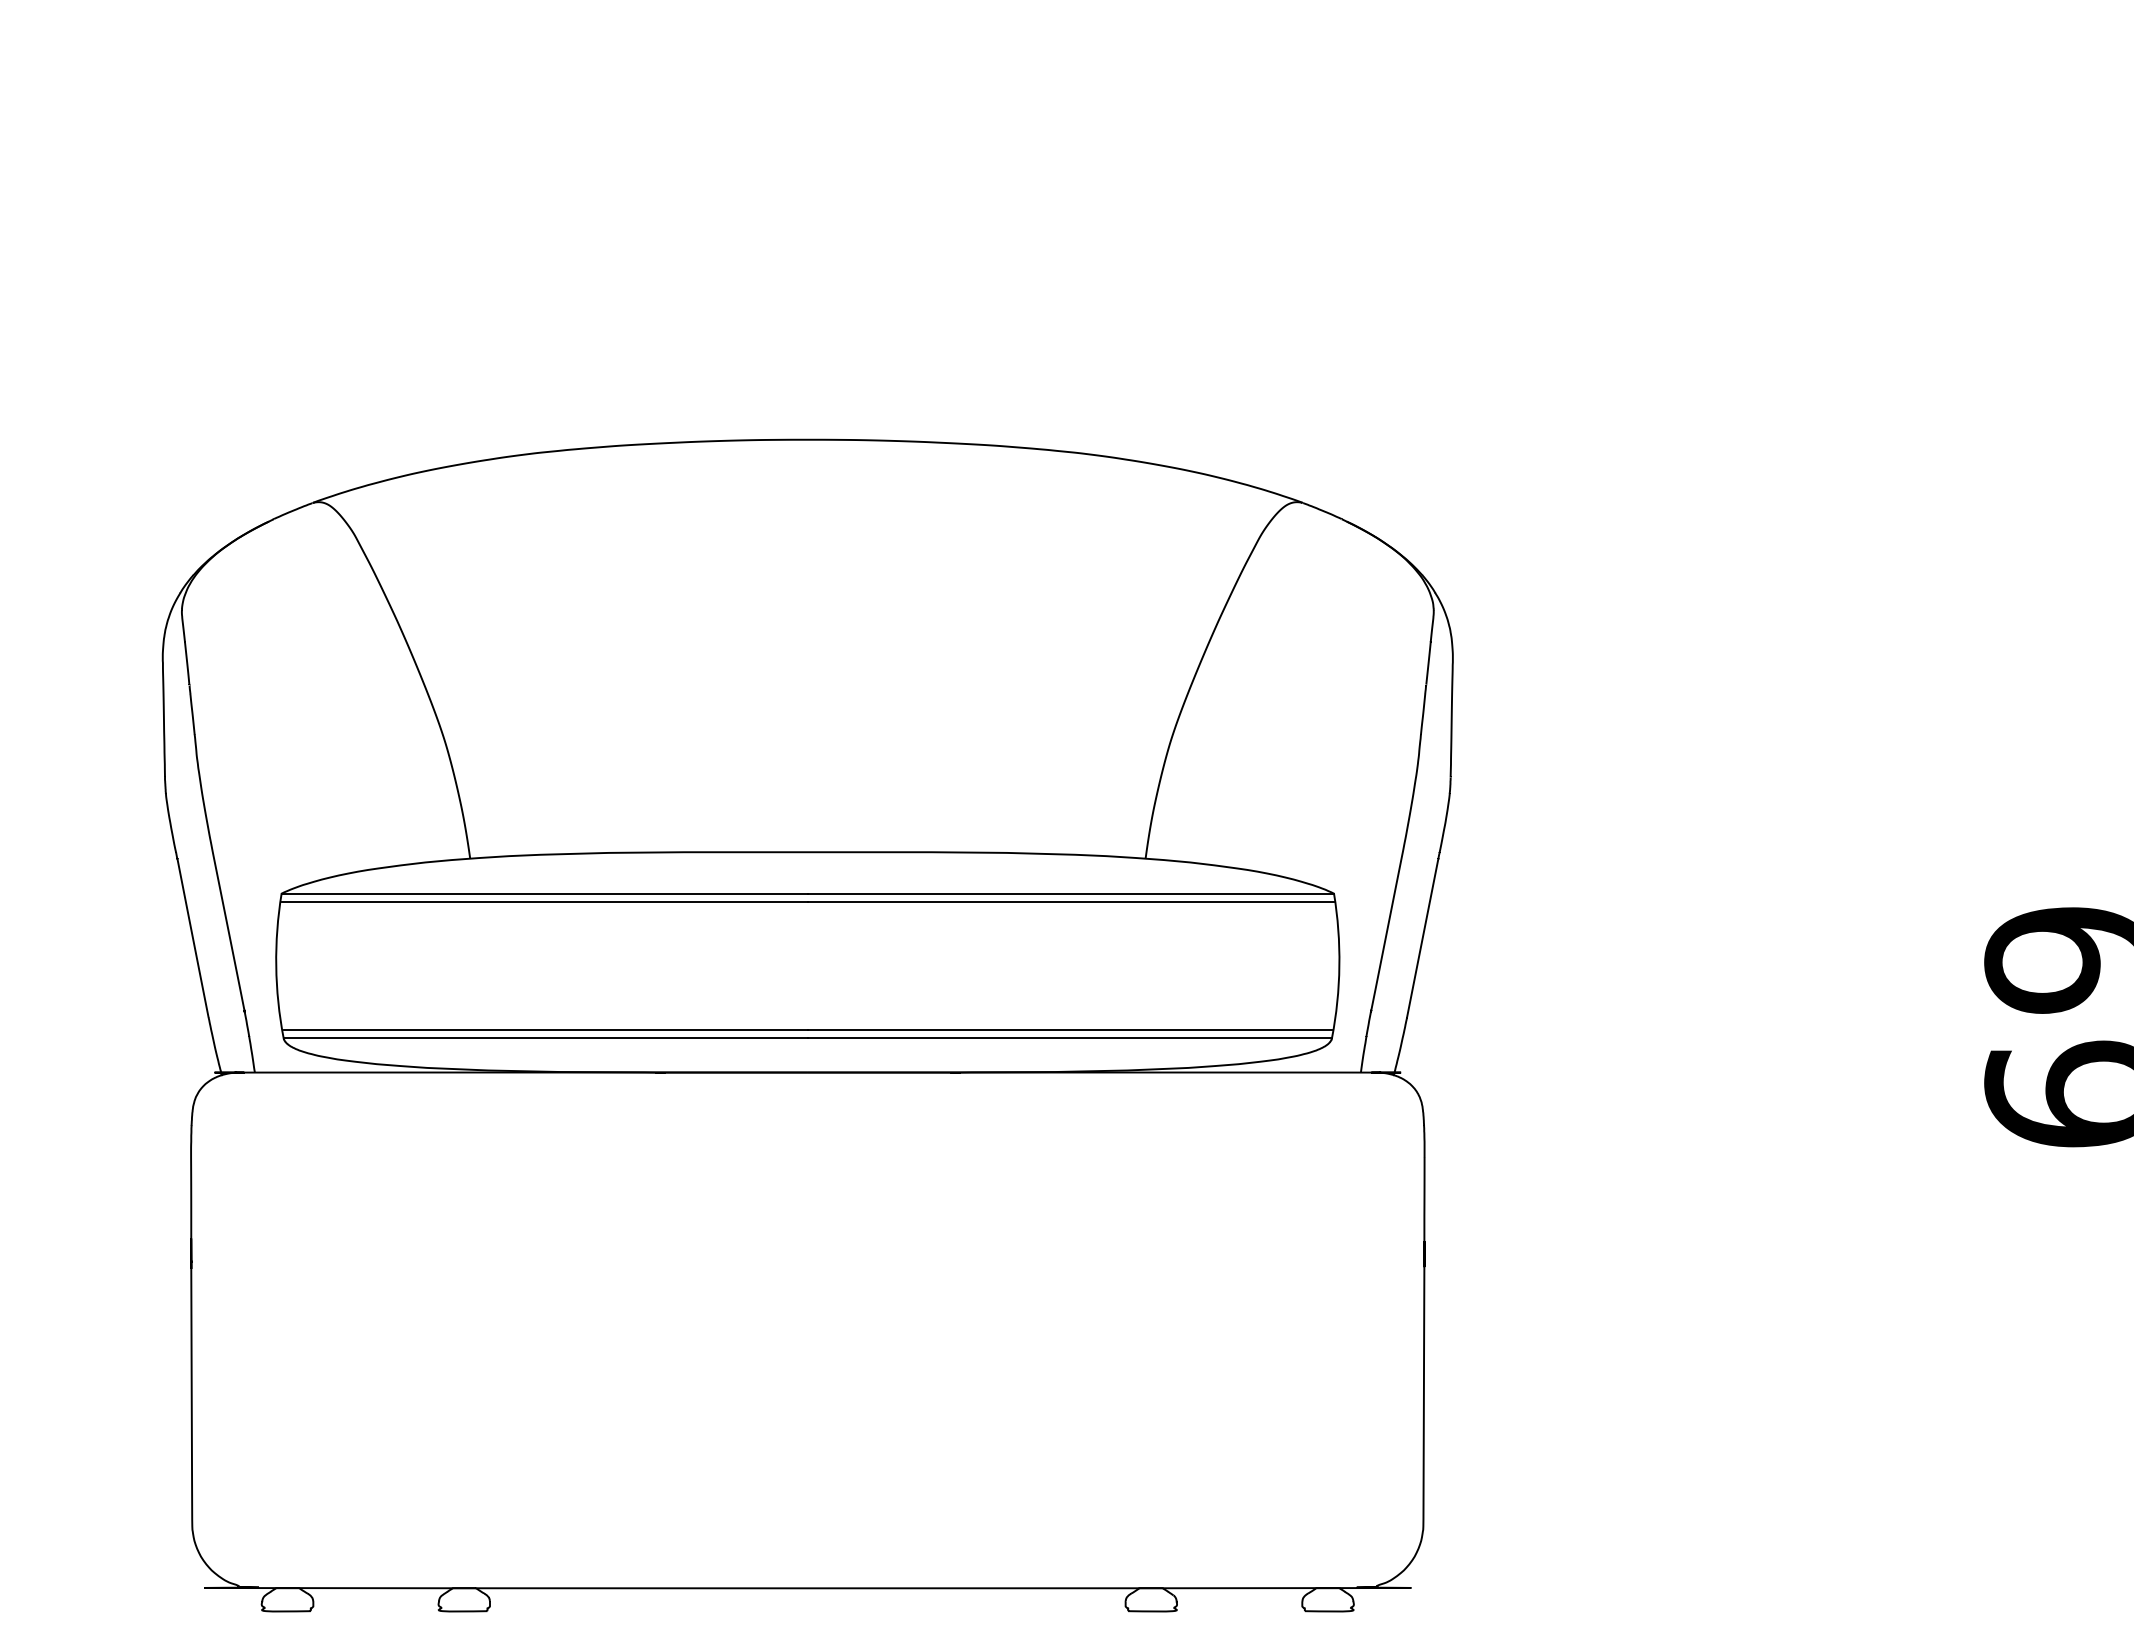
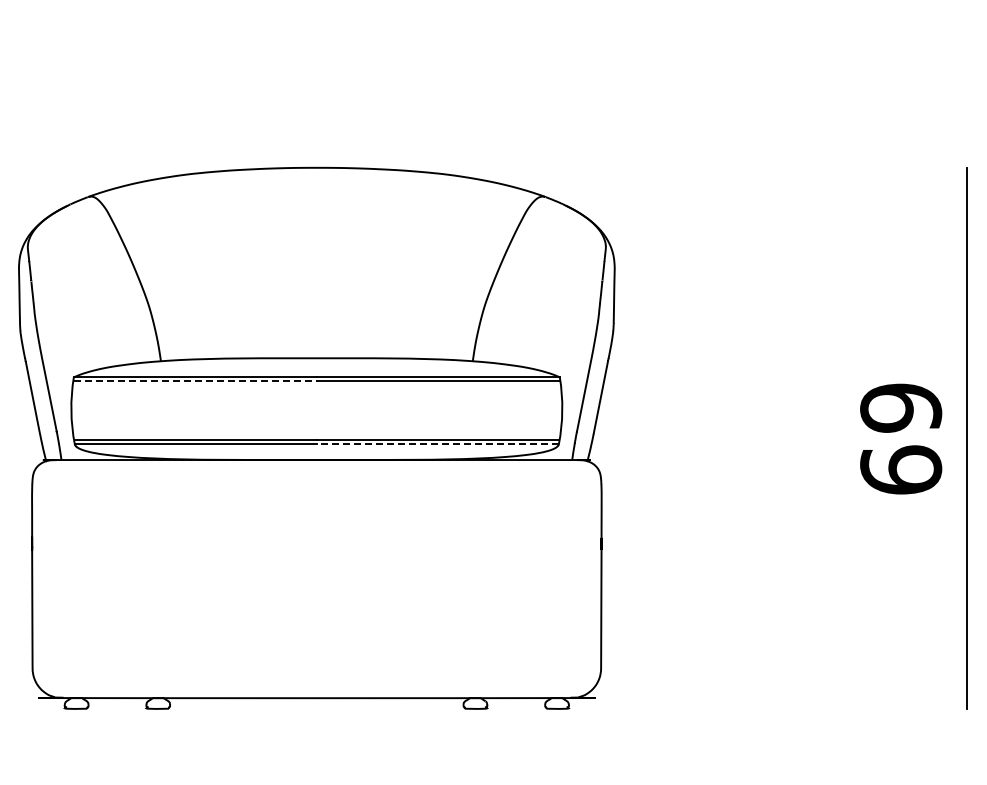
line: (545, 902) -> (195, 381), solid -> dashed
line: (1069, 1038) -> (437, 444), solid -> dashed

